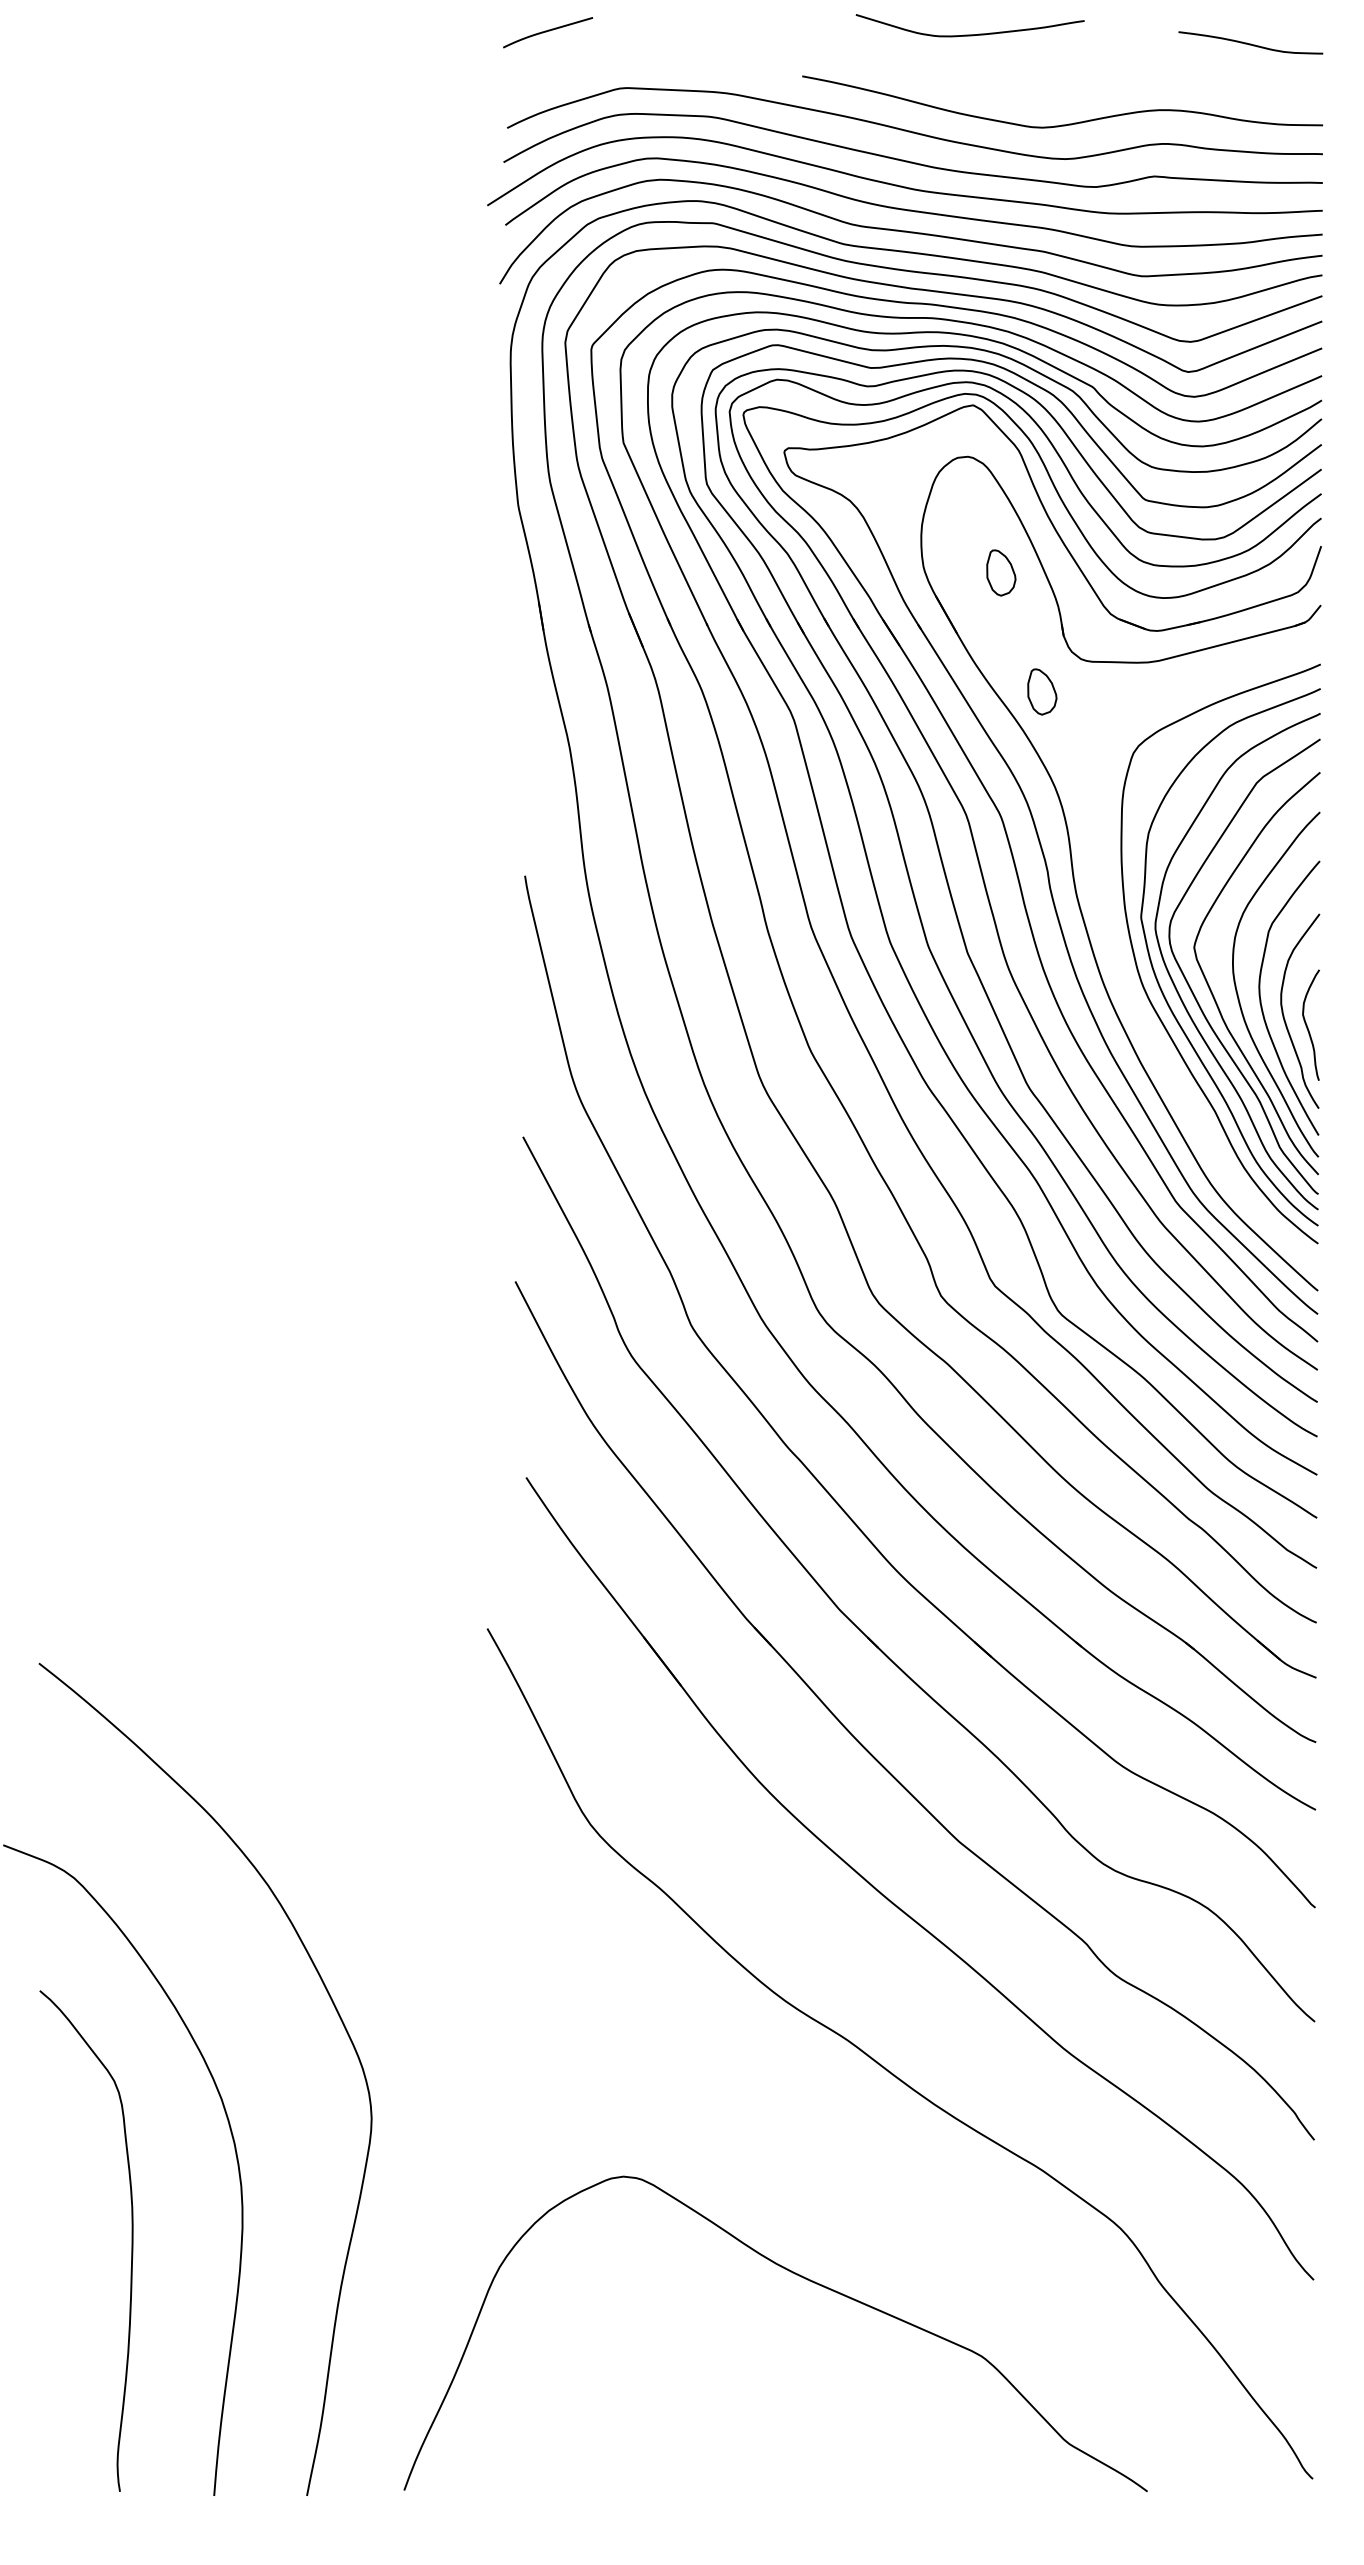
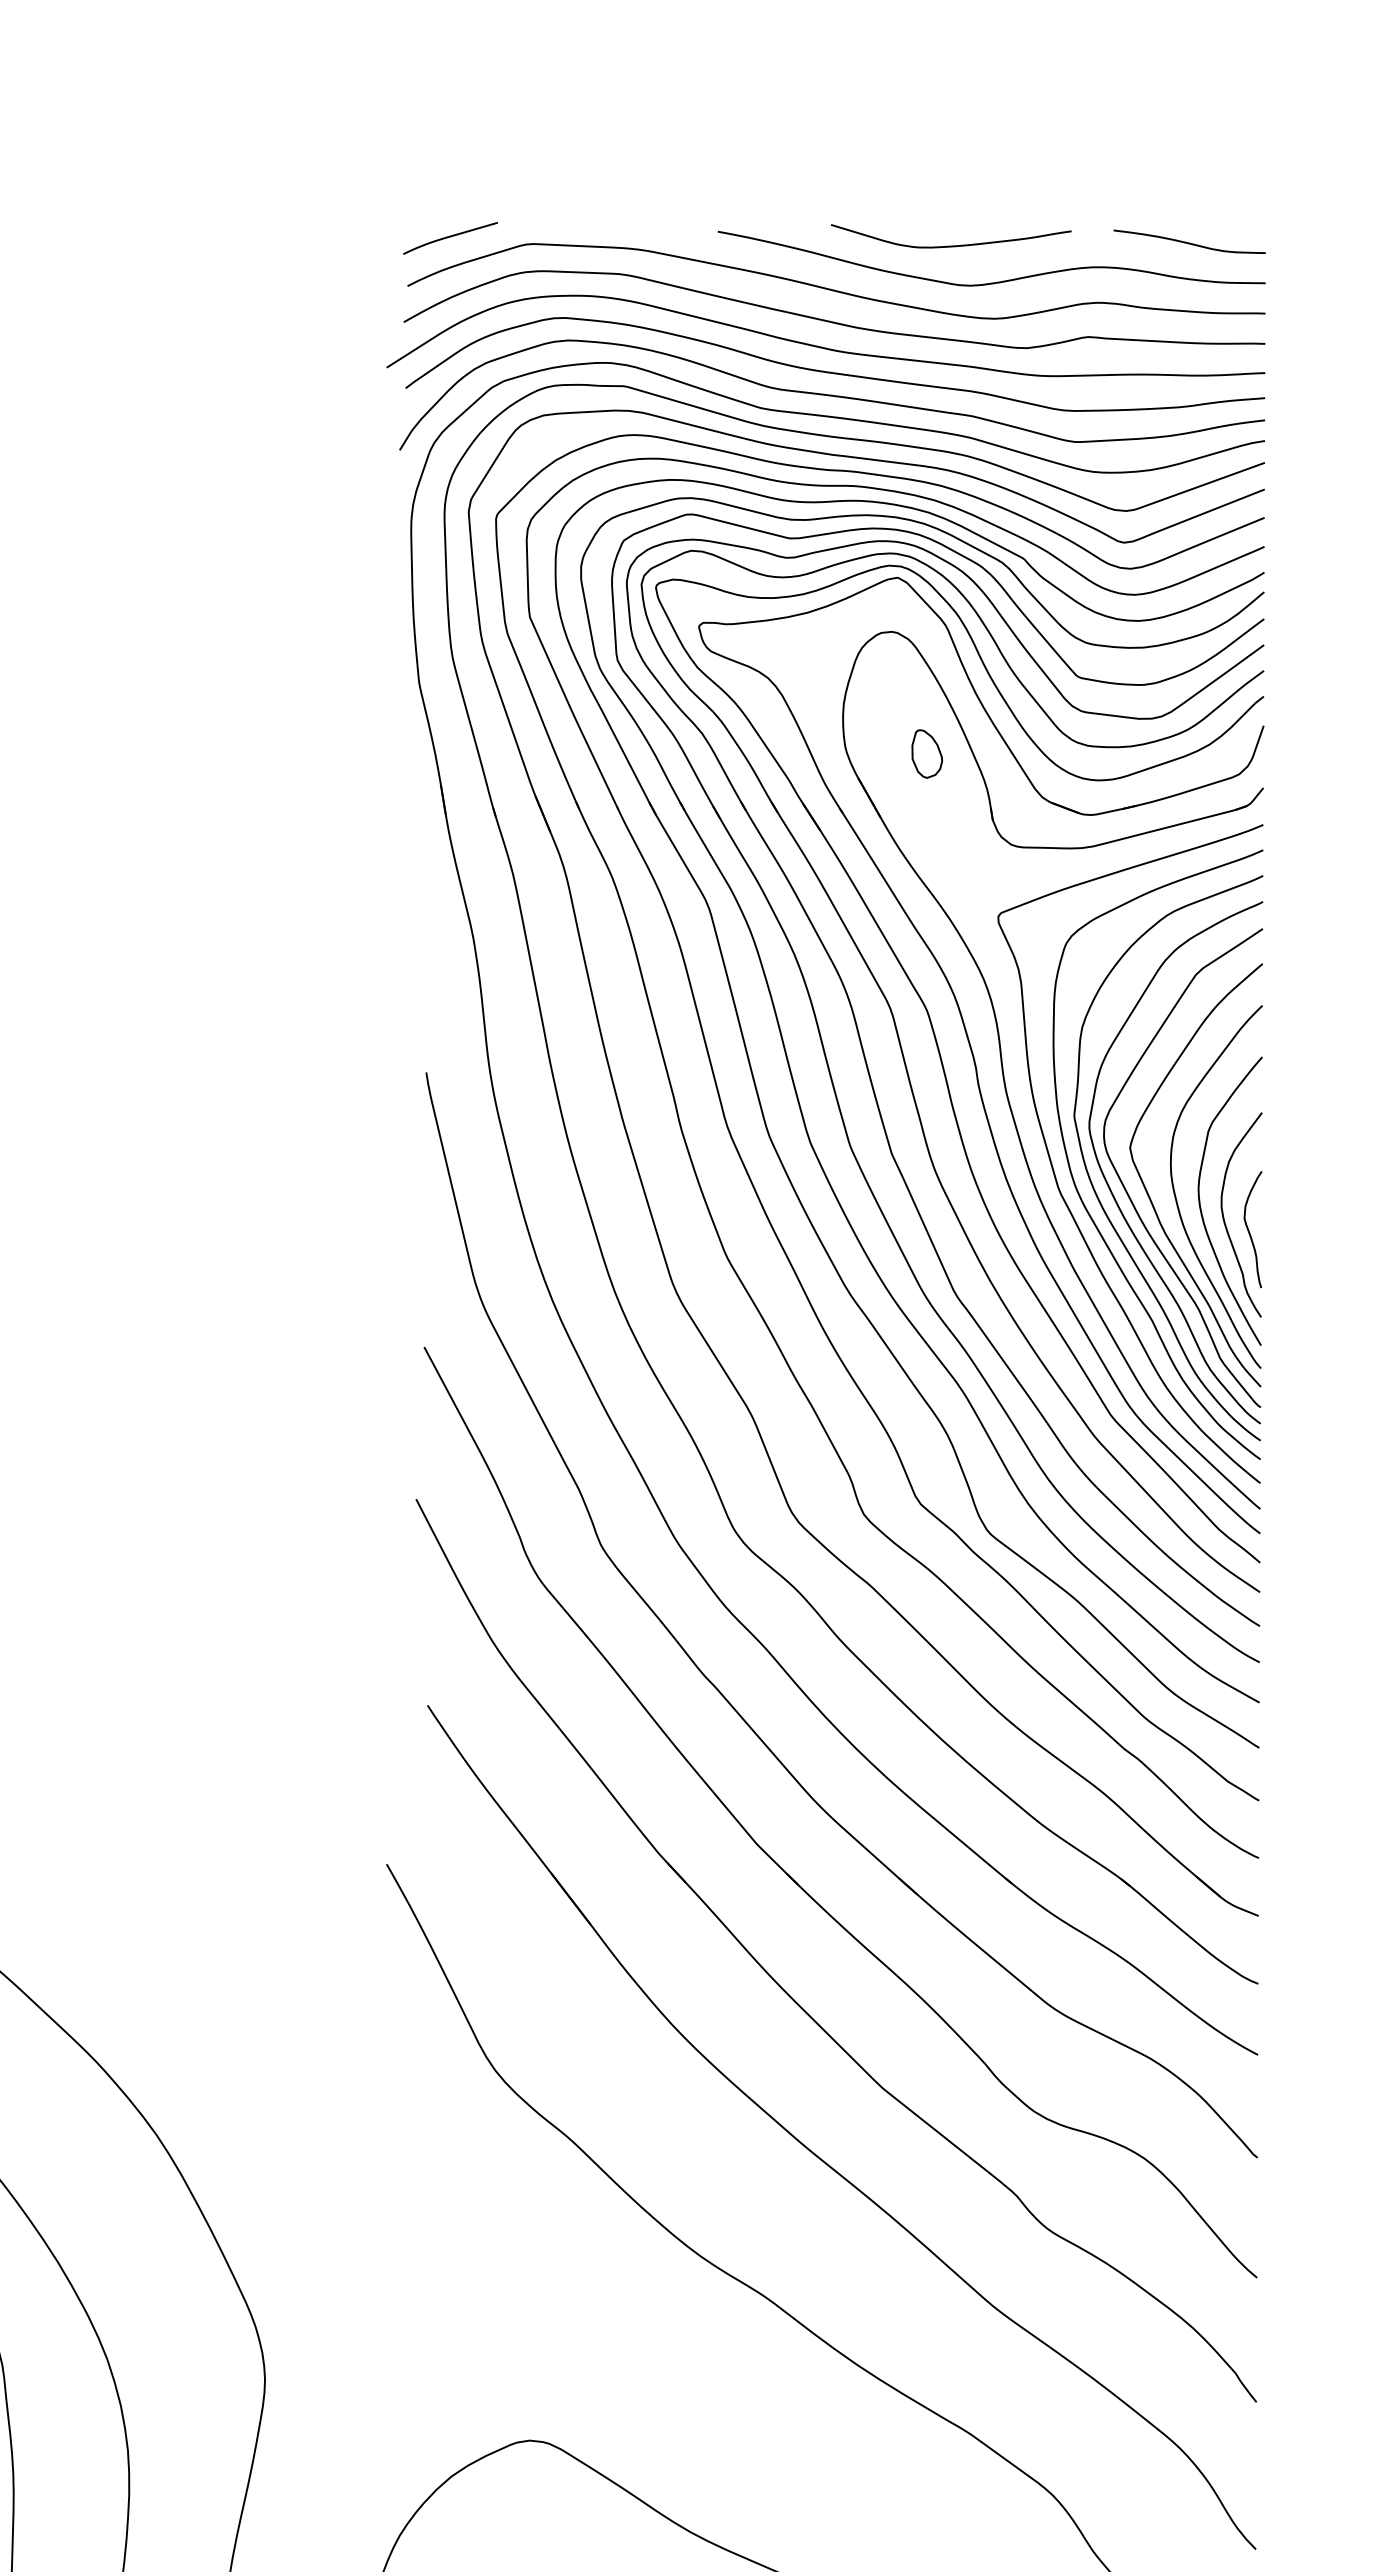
curve: (548, 31) -> (451, 237), moved
curve: (969, 34) -> (950, 245), moved
curve: (1250, 43) -> (1189, 242), moved
part: (1042, 691) -> (970, 878), removed
curve: (1123, 972) -> (1055, 1174), added

